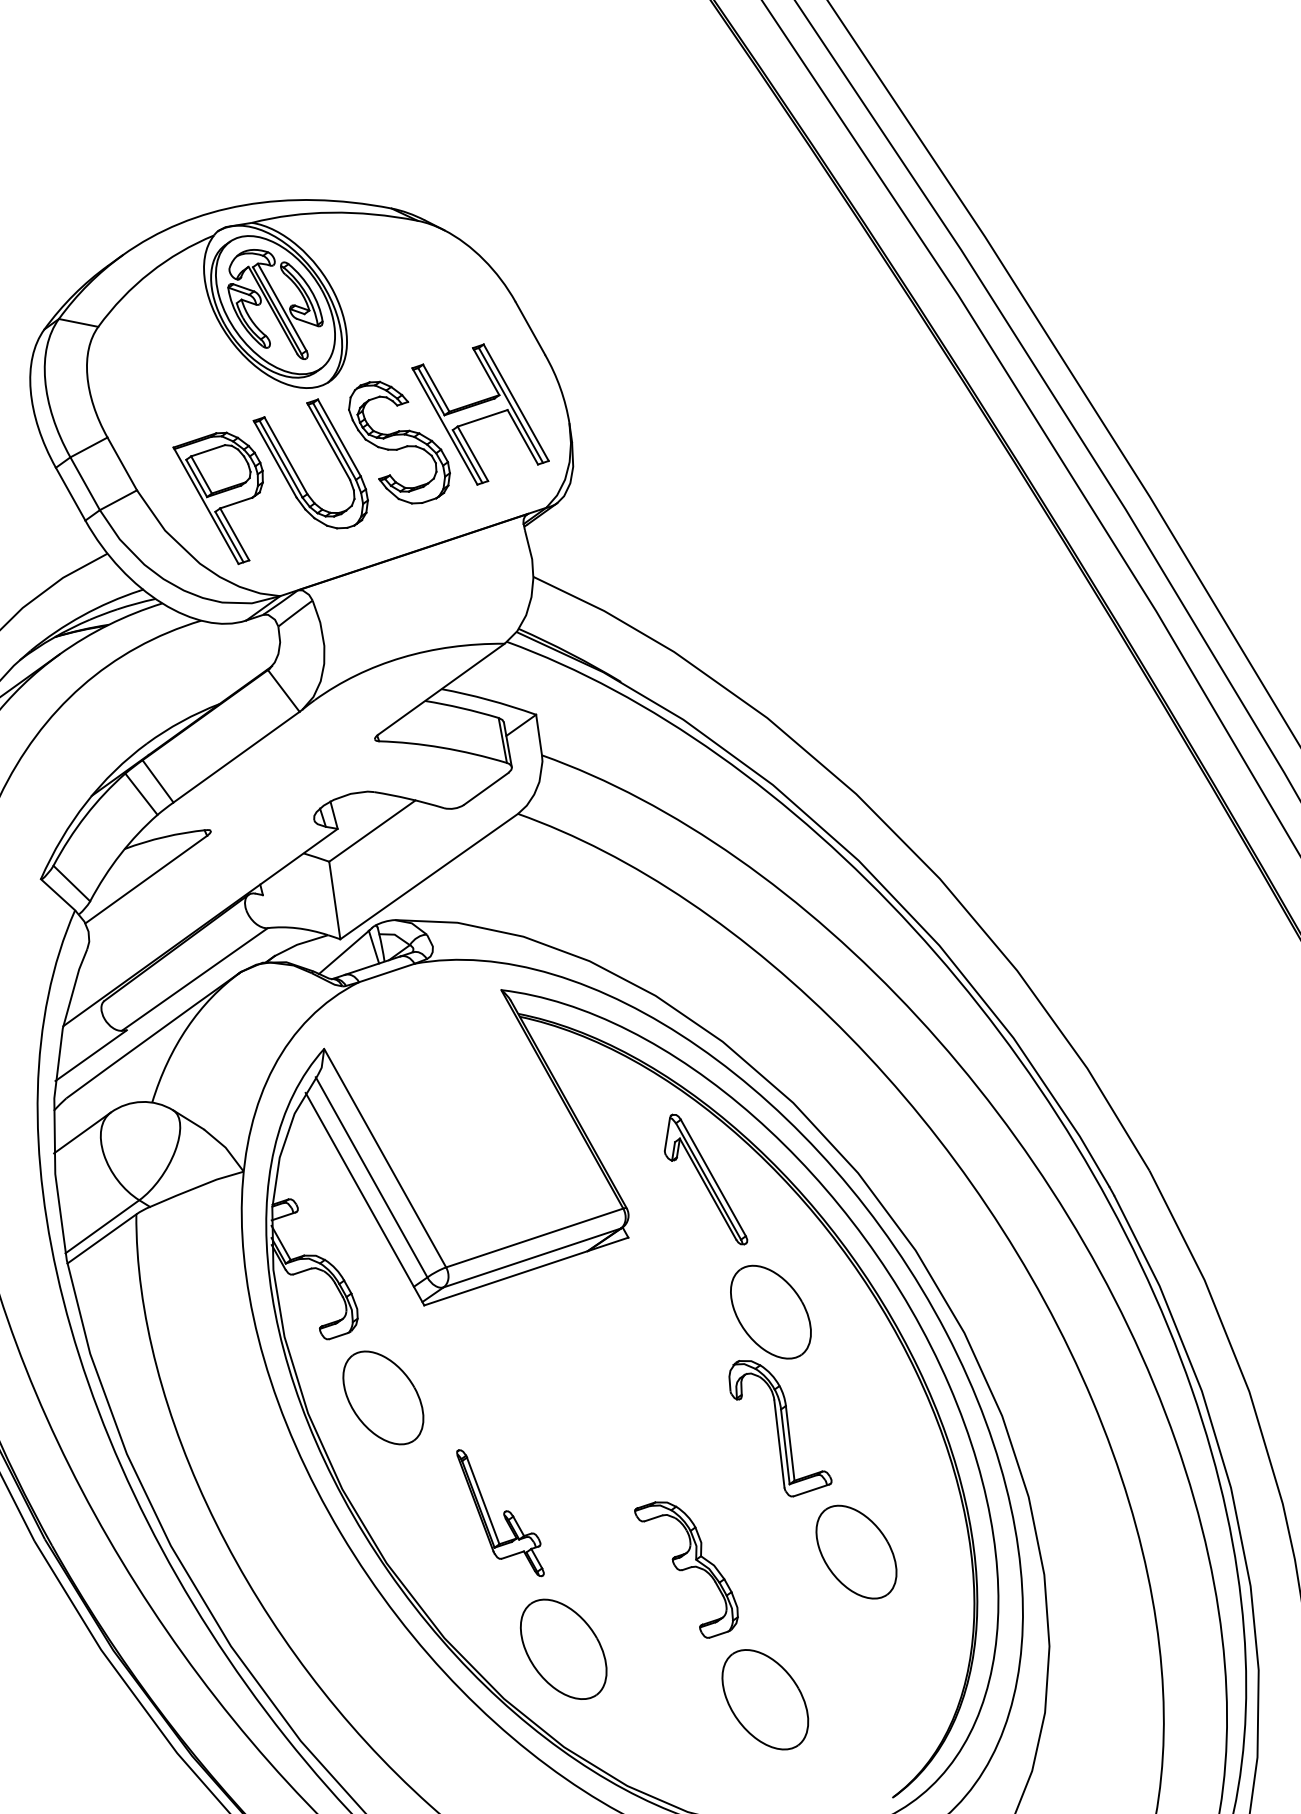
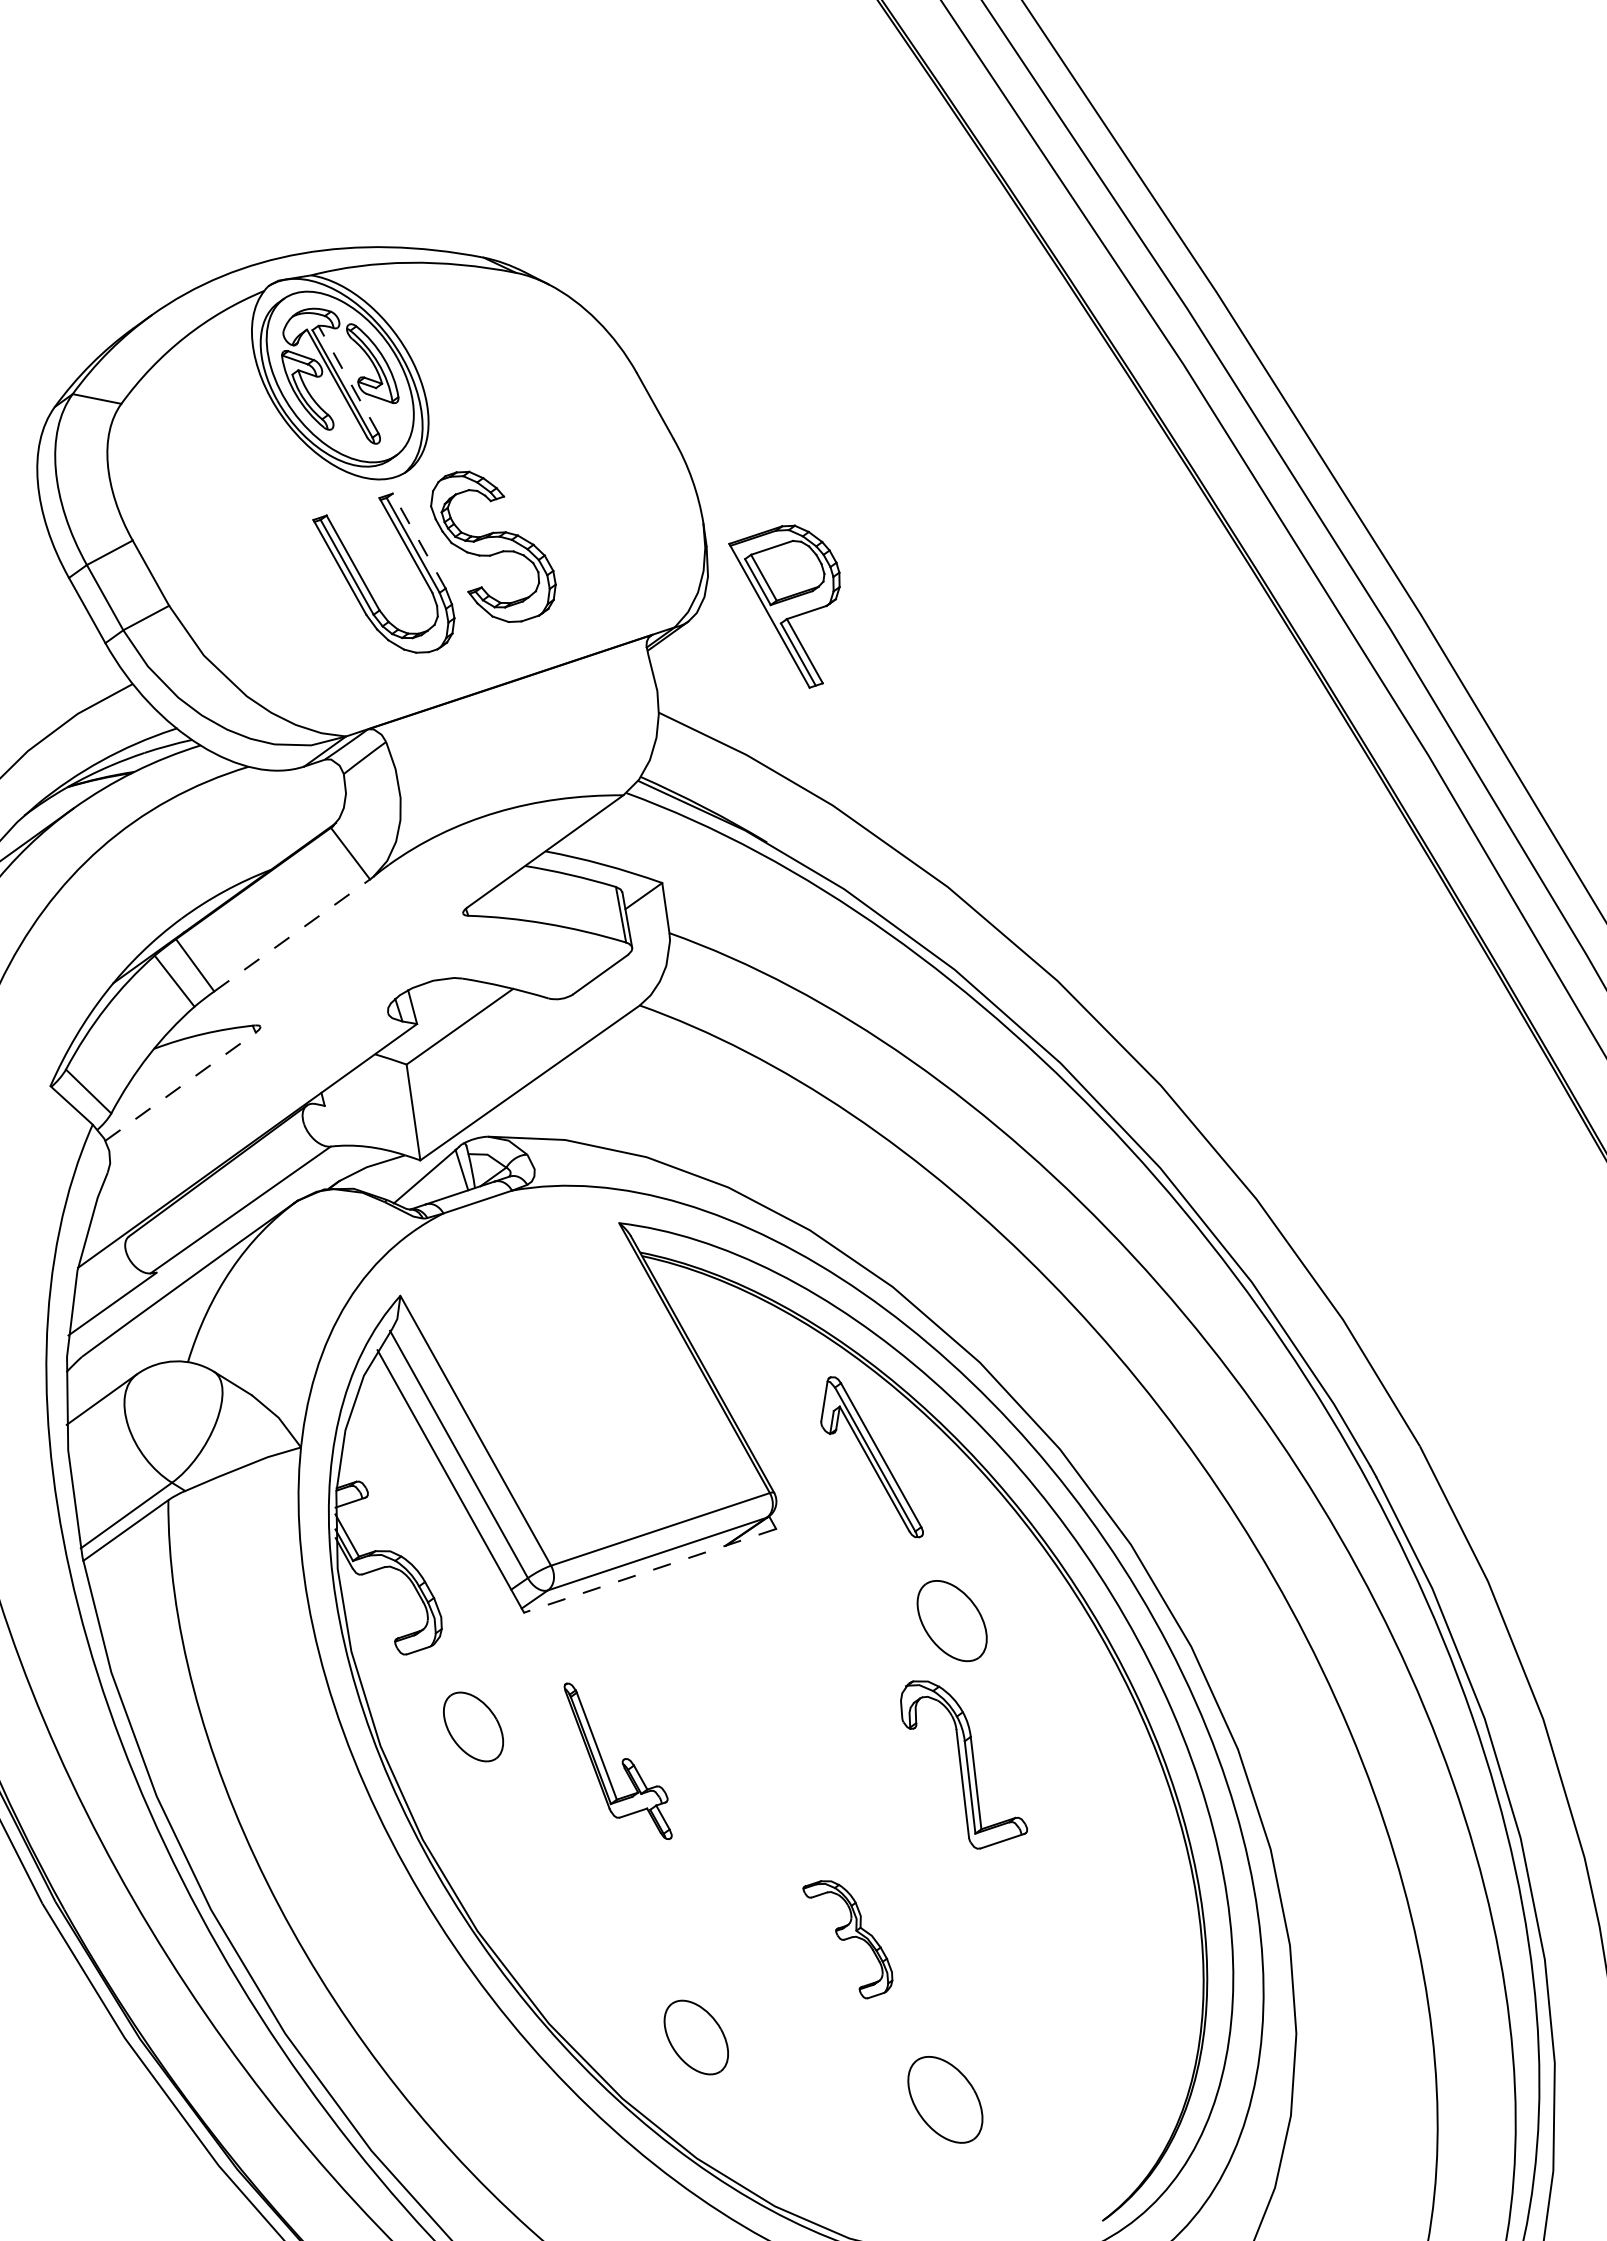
line: (282, 307) -> (348, 379), solid -> dashed
part: (480, 414) -> (593, 511), removed
line: (338, 437) -> (418, 540), solid -> dashed
part: (218, 498) -> (784, 606), moved
line: (236, 757) -> (292, 935), solid -> dashed
line: (146, 879) -> (180, 1086), solid -> dashed
line: (526, 1271) -> (650, 1570), solid -> dashed
part: (770, 1311) -> (951, 1620), size x0.7
part: (383, 1397) -> (473, 1726), size x0.6
part: (499, 1513) -> (617, 1761), moved
part: (856, 1552) -> (1057, 1917), removed
part: (686, 1569) -> (847, 1939), size x0.7
part: (563, 1649) -> (696, 2037), size x0.6
part: (765, 1699) -> (945, 2099), size x0.7

